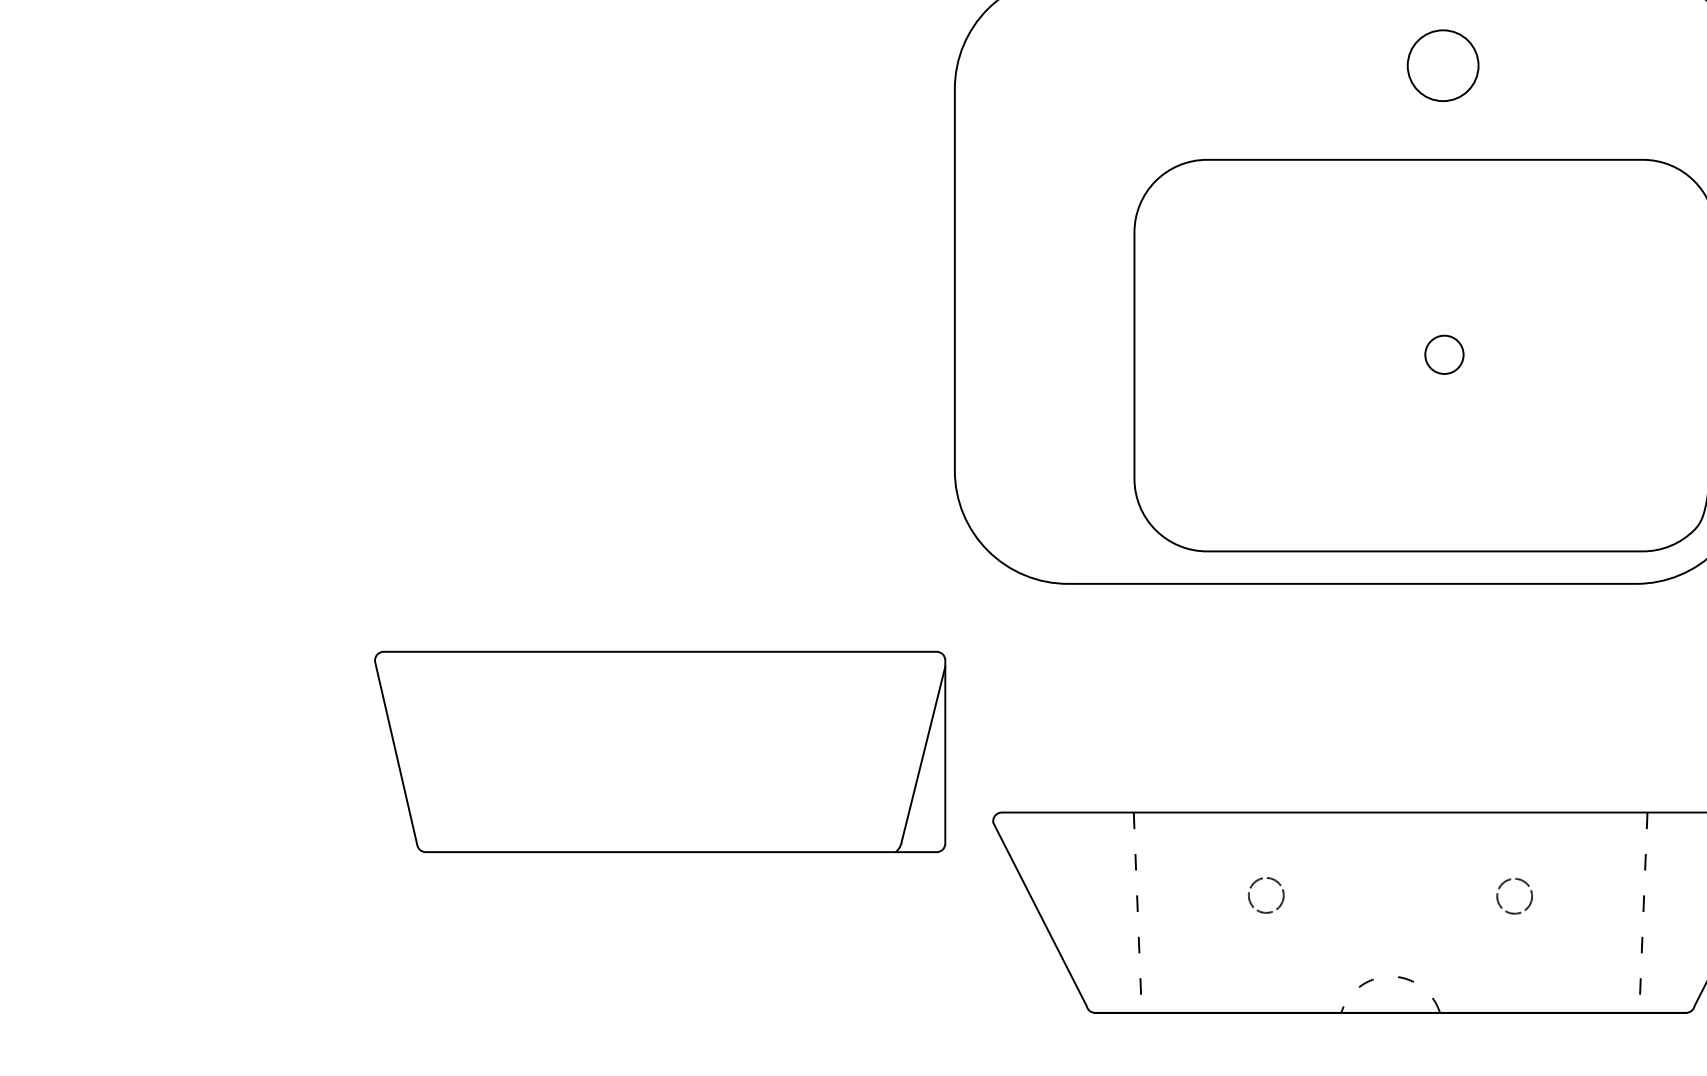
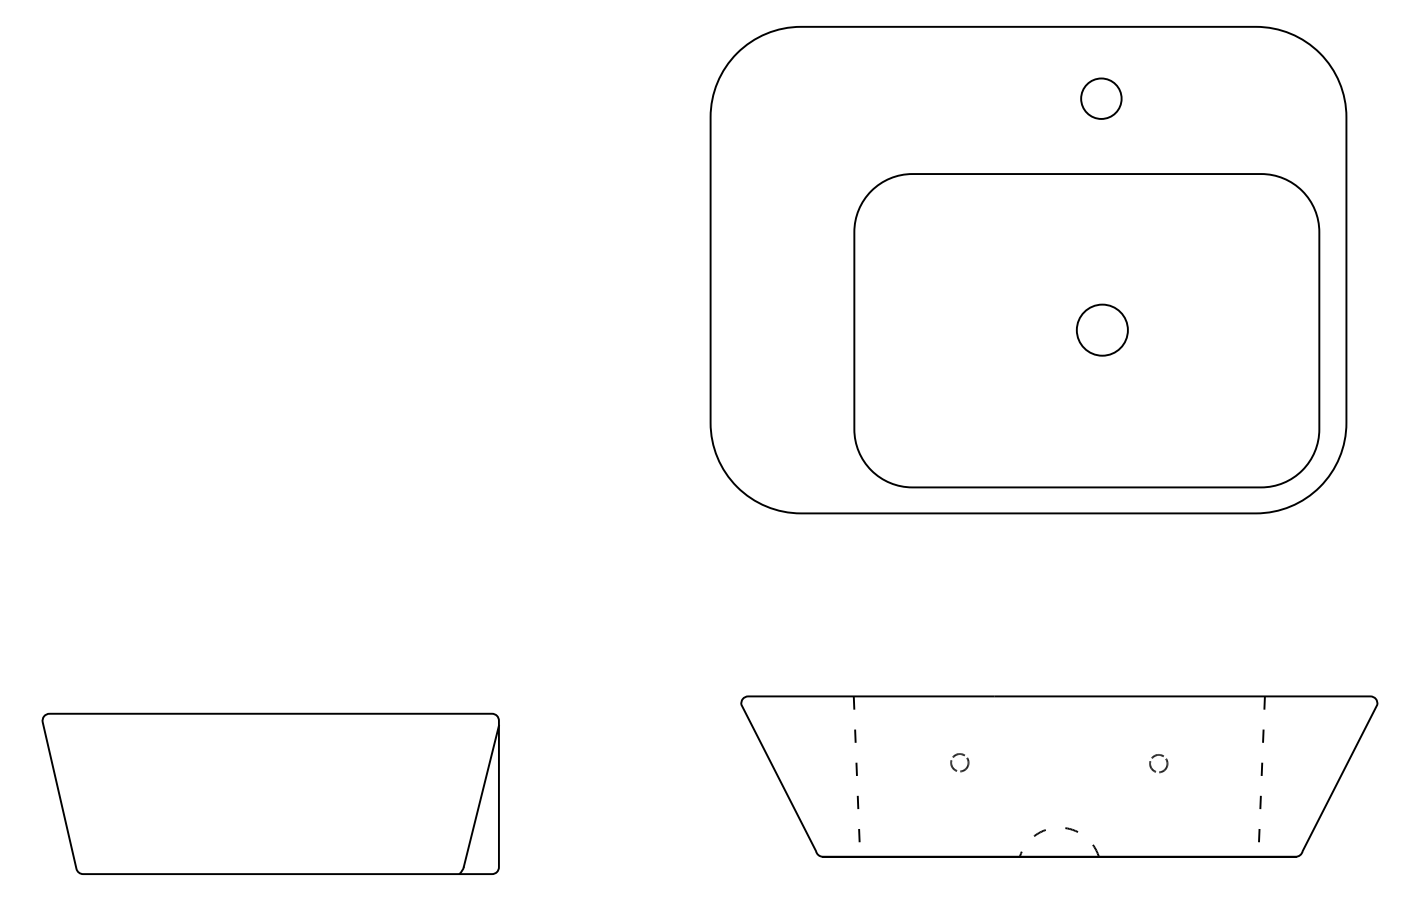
circle: (1443, 65) -> (1101, 98), size x0.71
circle: (1444, 354) -> (1102, 329), size x1.67
part: (659, 751) -> (270, 793), moved
circle: (1265, 895) -> (959, 762), size x0.62
circle: (1514, 896) -> (1158, 763), size x0.62

